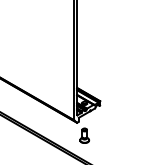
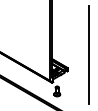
line: (131, 82) -> (88, 55), added

